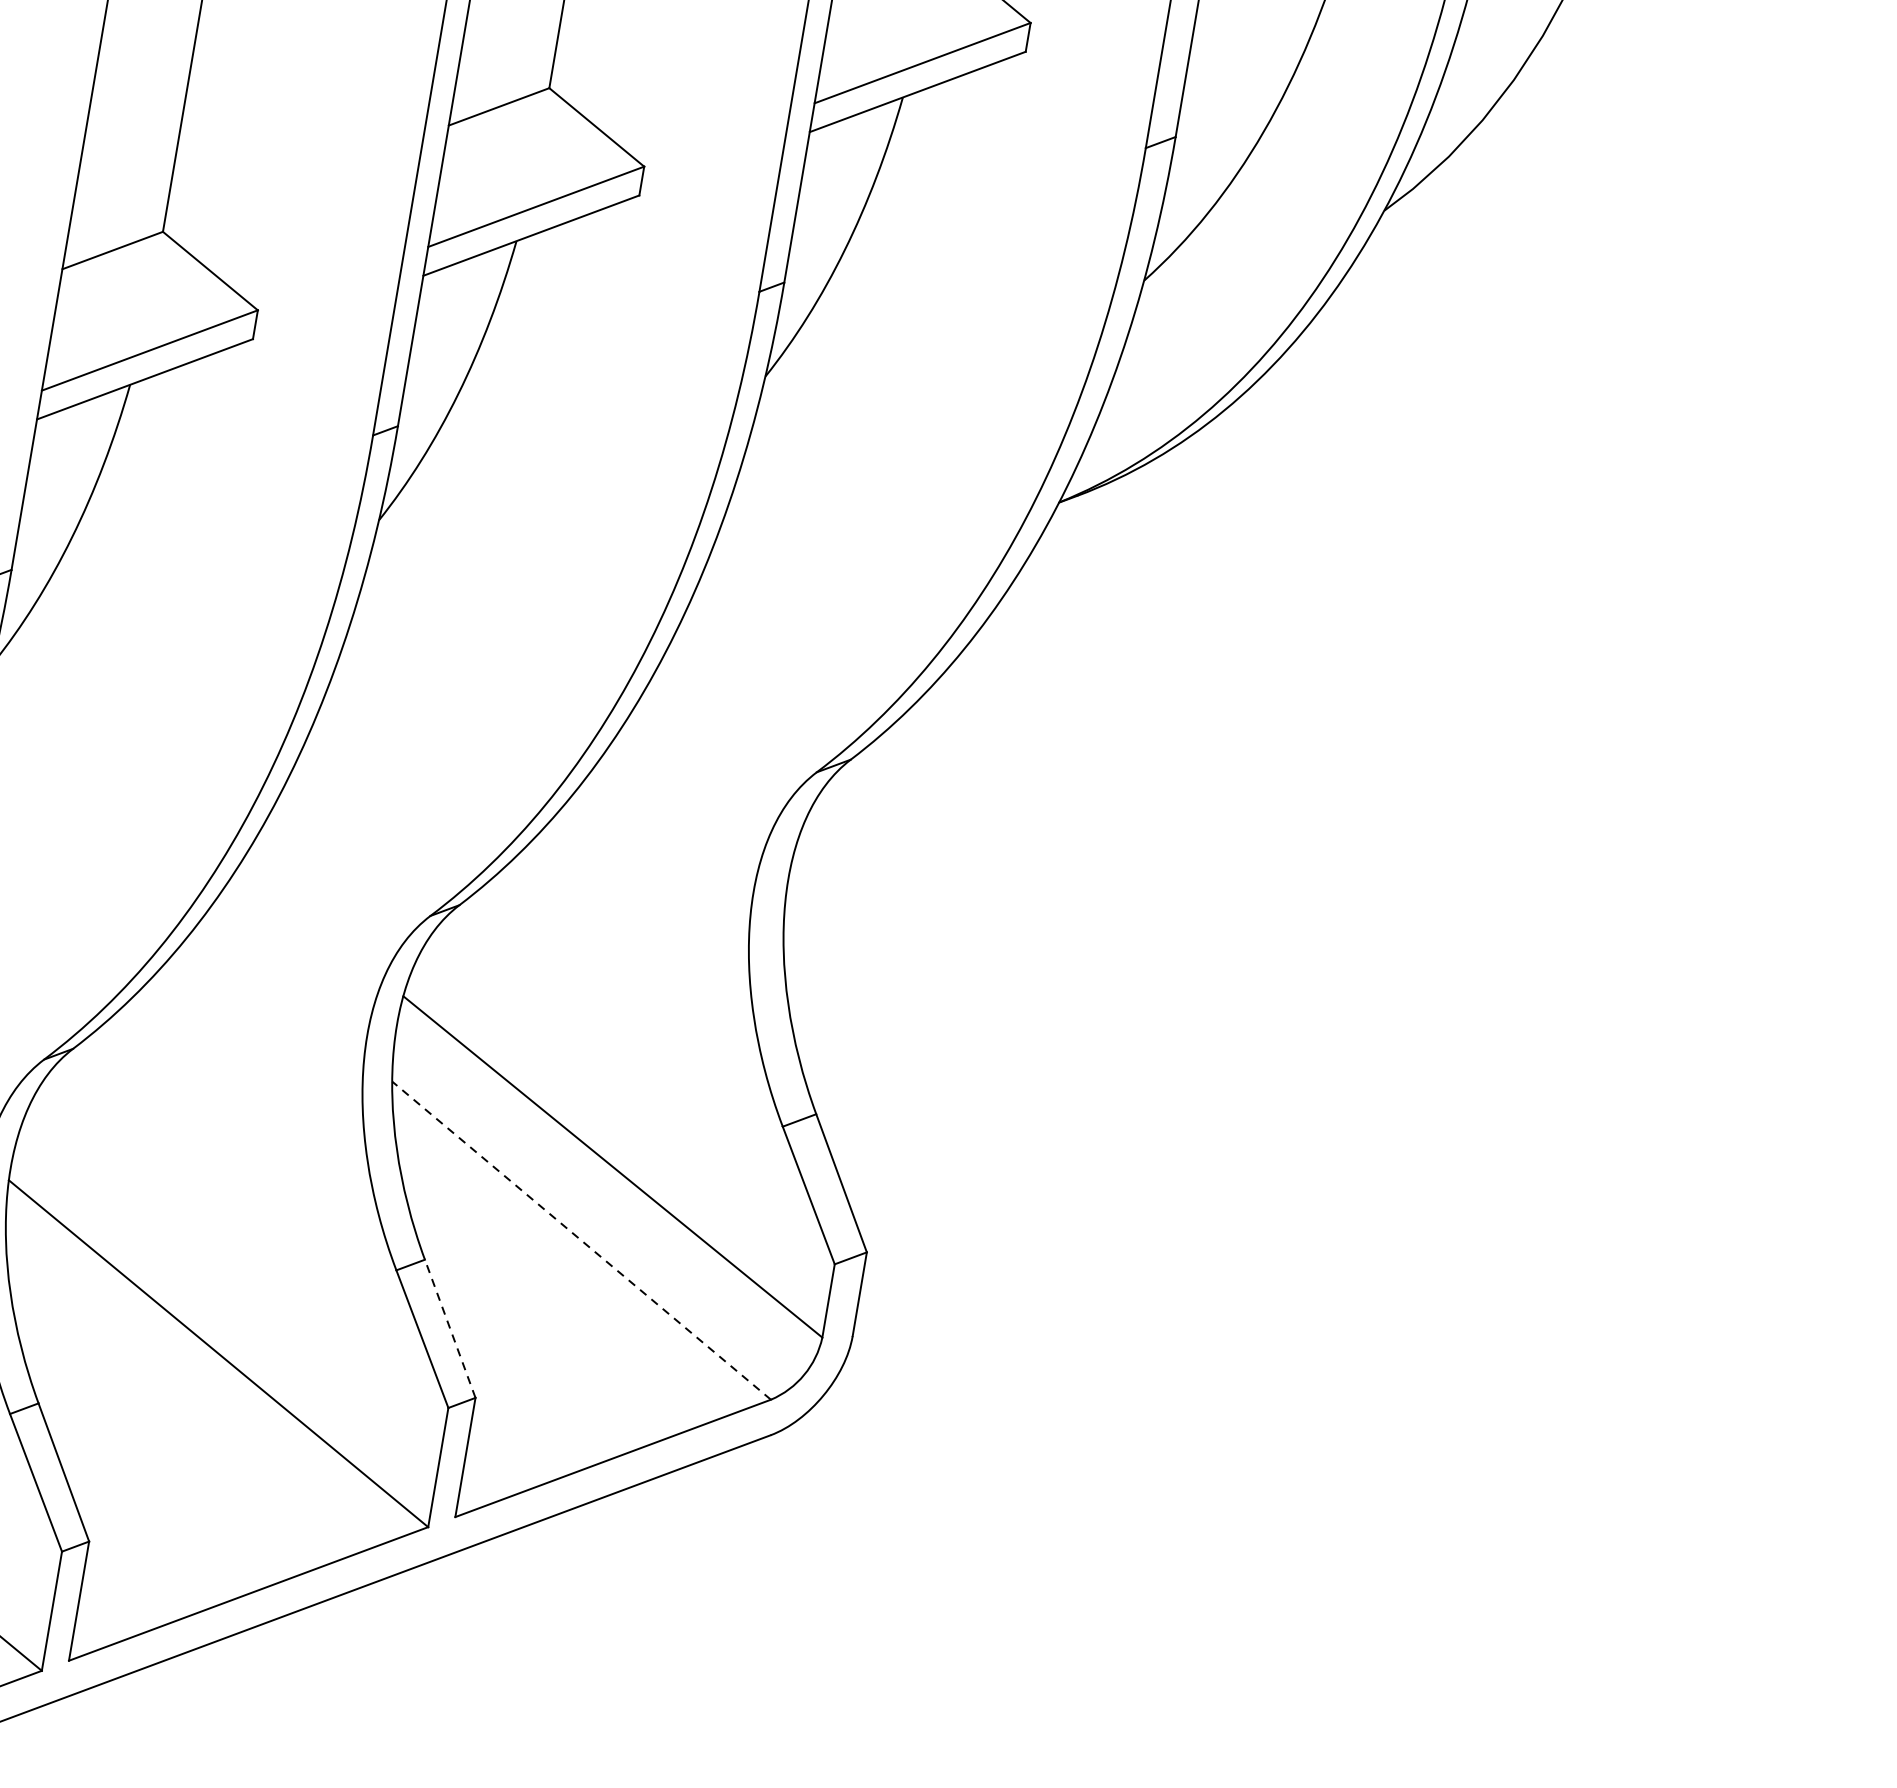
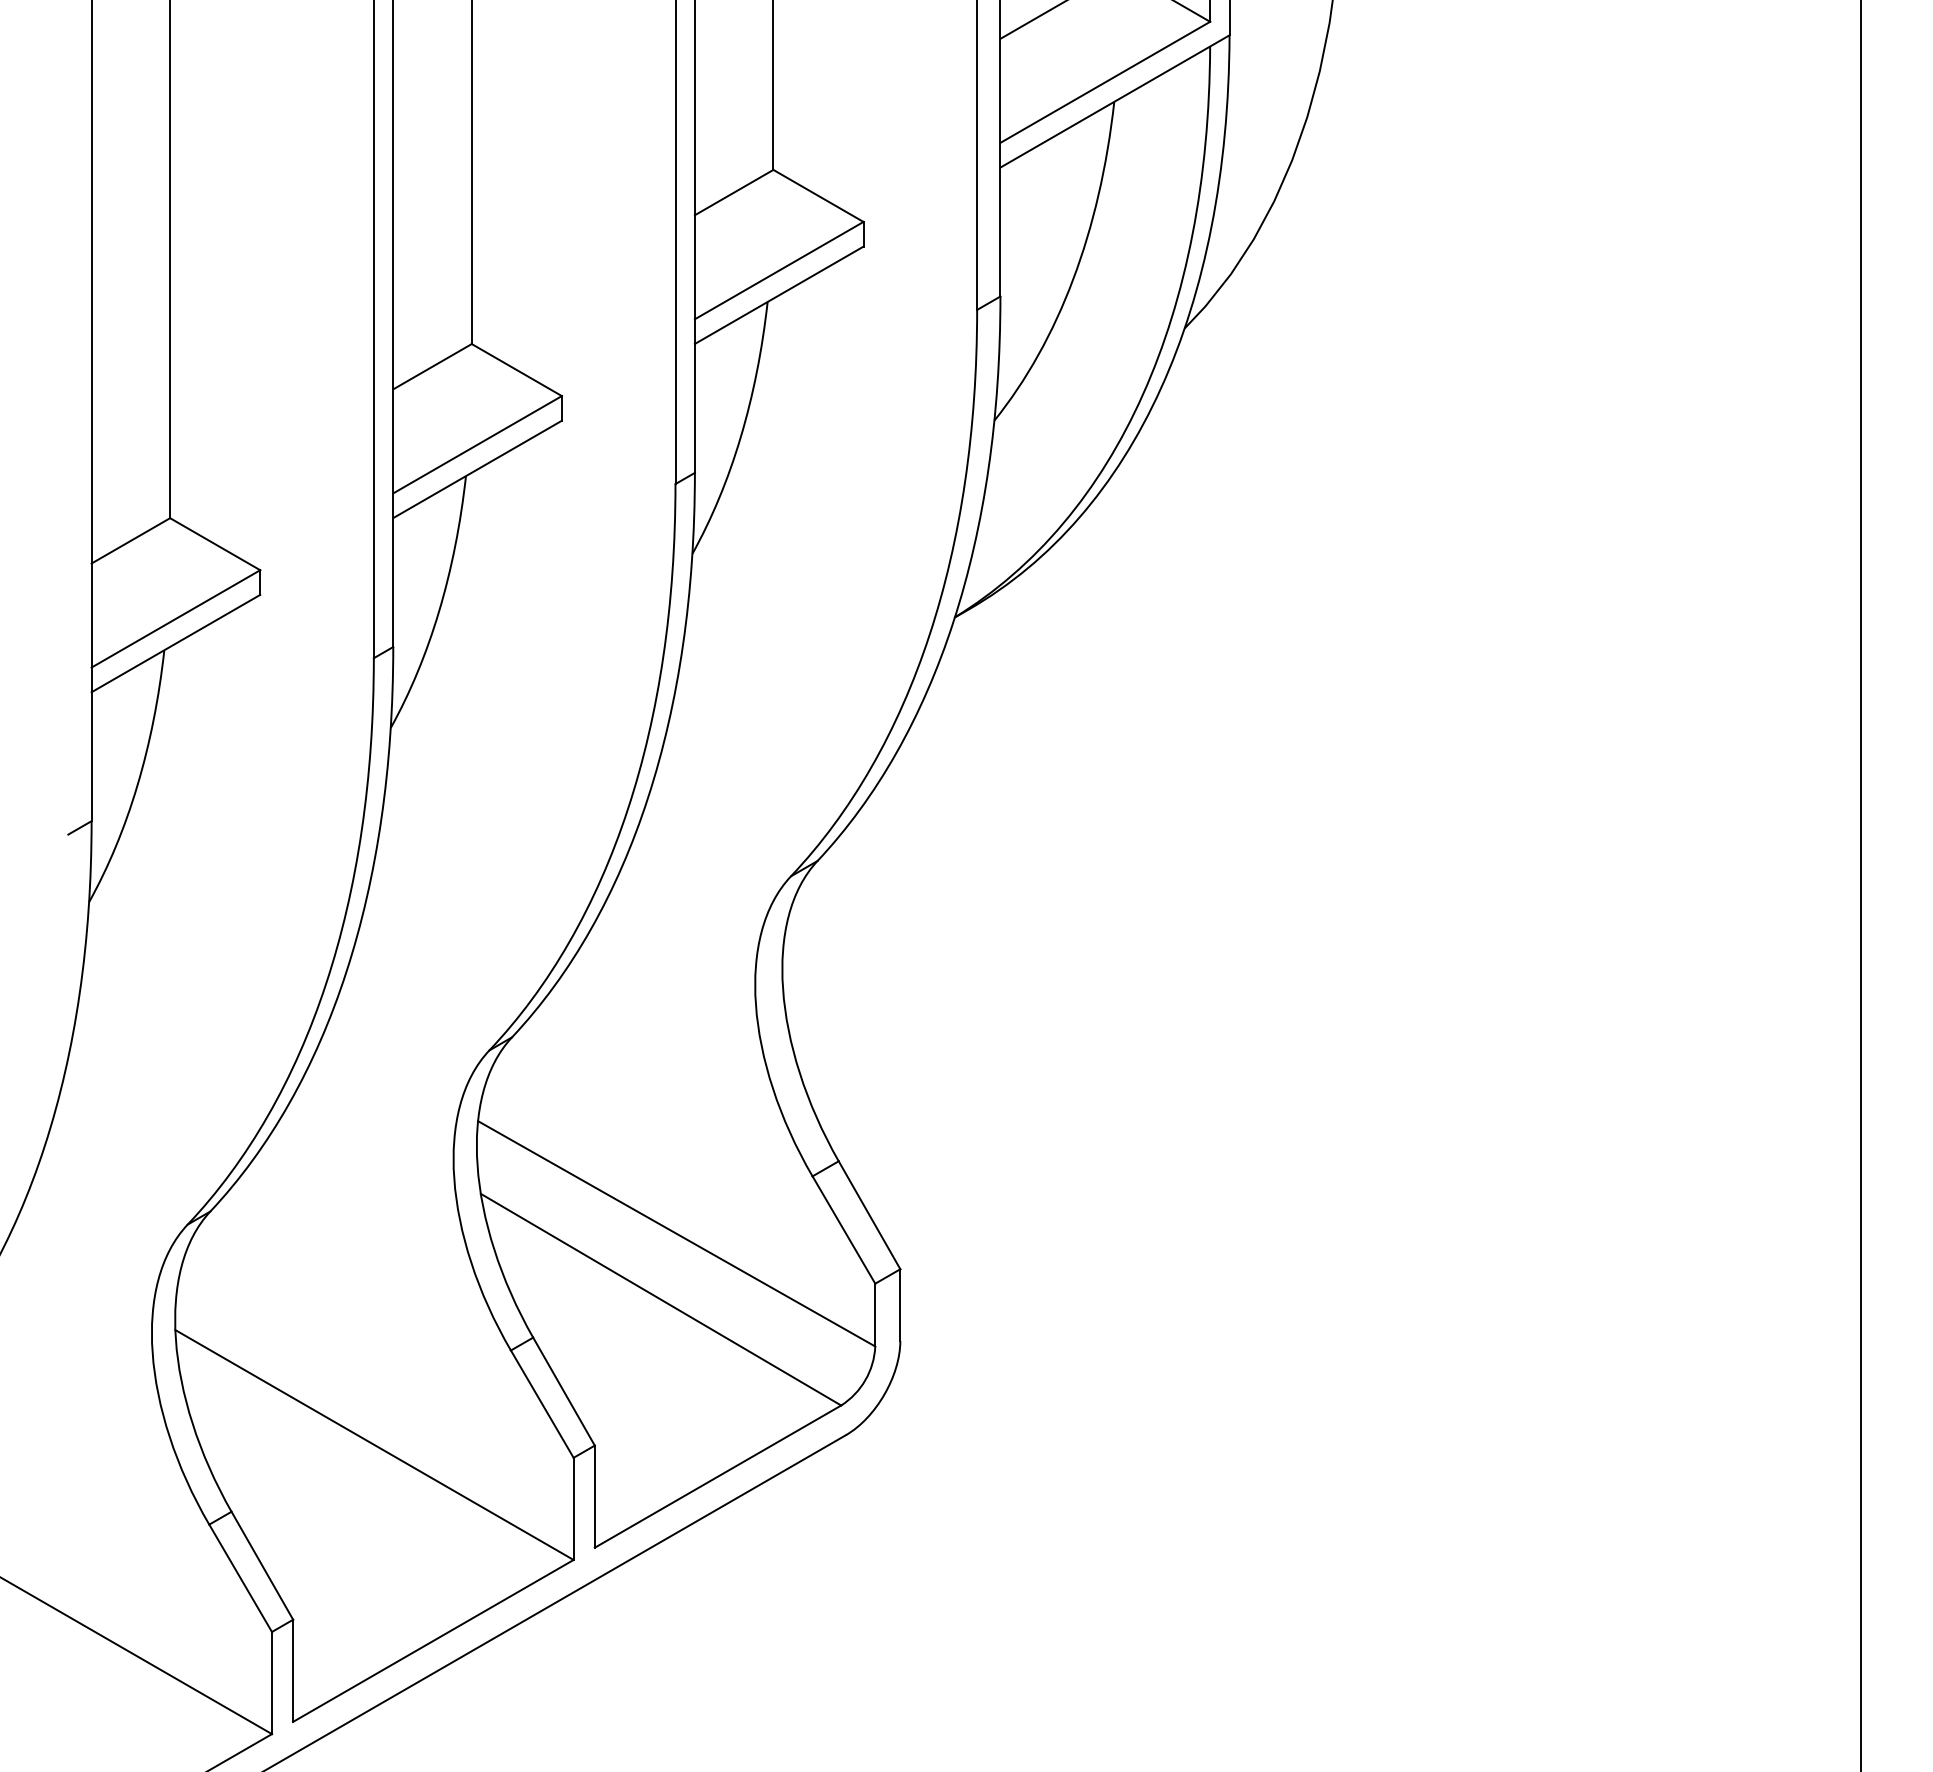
line: (582, 1240) -> (661, 1299), dashed -> solid
line: (449, 1328) -> (563, 1391), dashed -> solid

